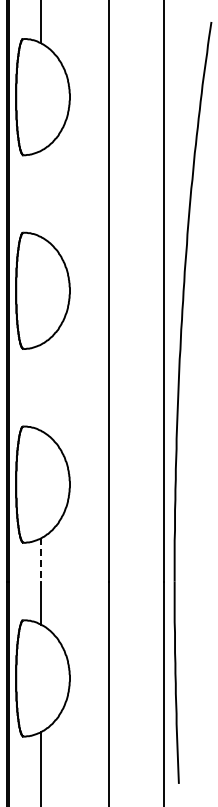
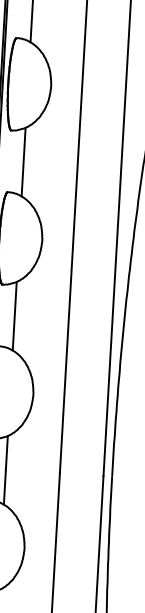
line: (40, 193) -> (23, 161), added
line: (40, 387) -> (14, 316), added
line: (40, 559) -> (6, 452), dashed -> solid

